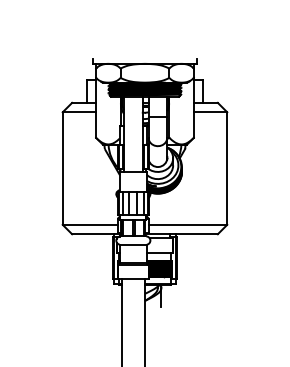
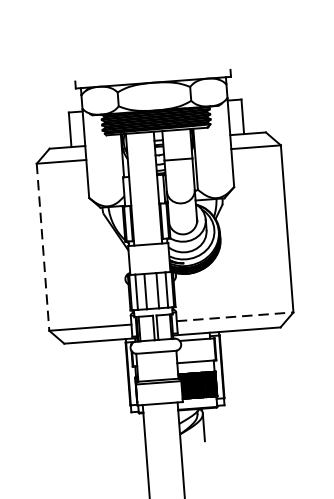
line: (62, 169) -> (42, 248), solid -> dashed
line: (188, 224) -> (235, 316), solid -> dashed

